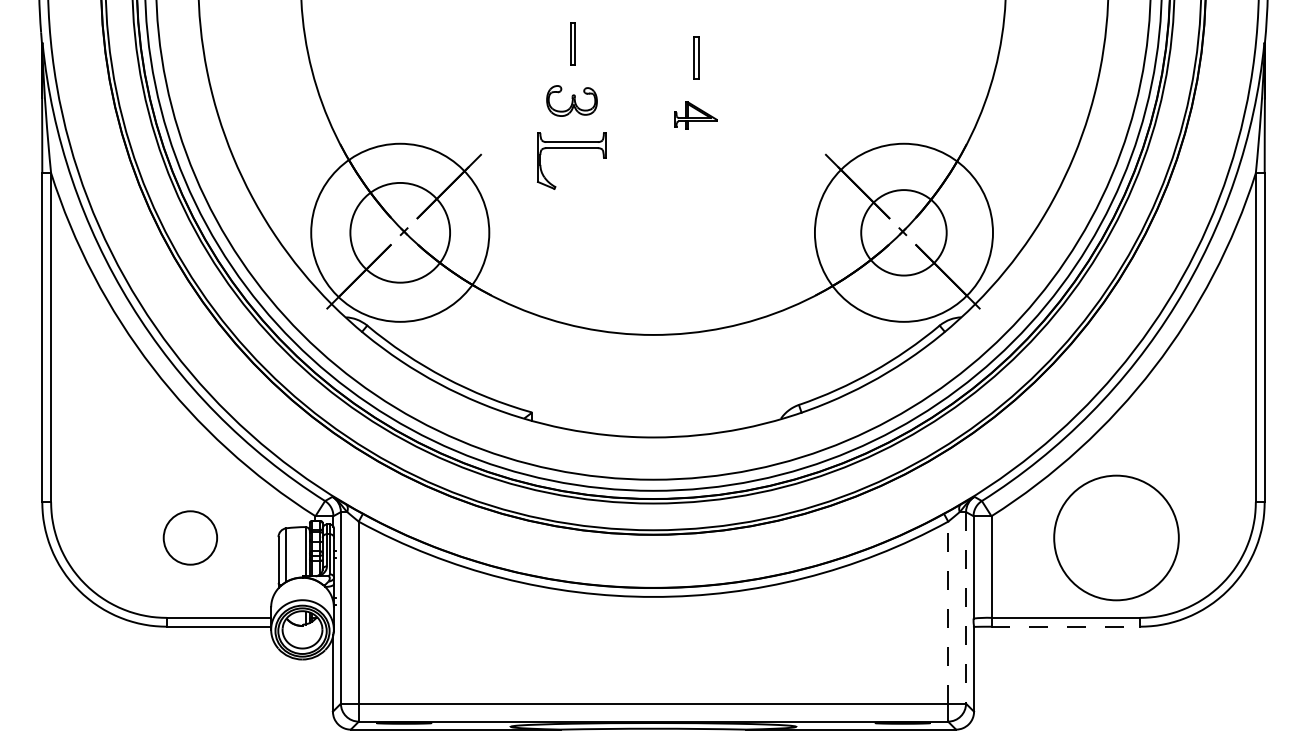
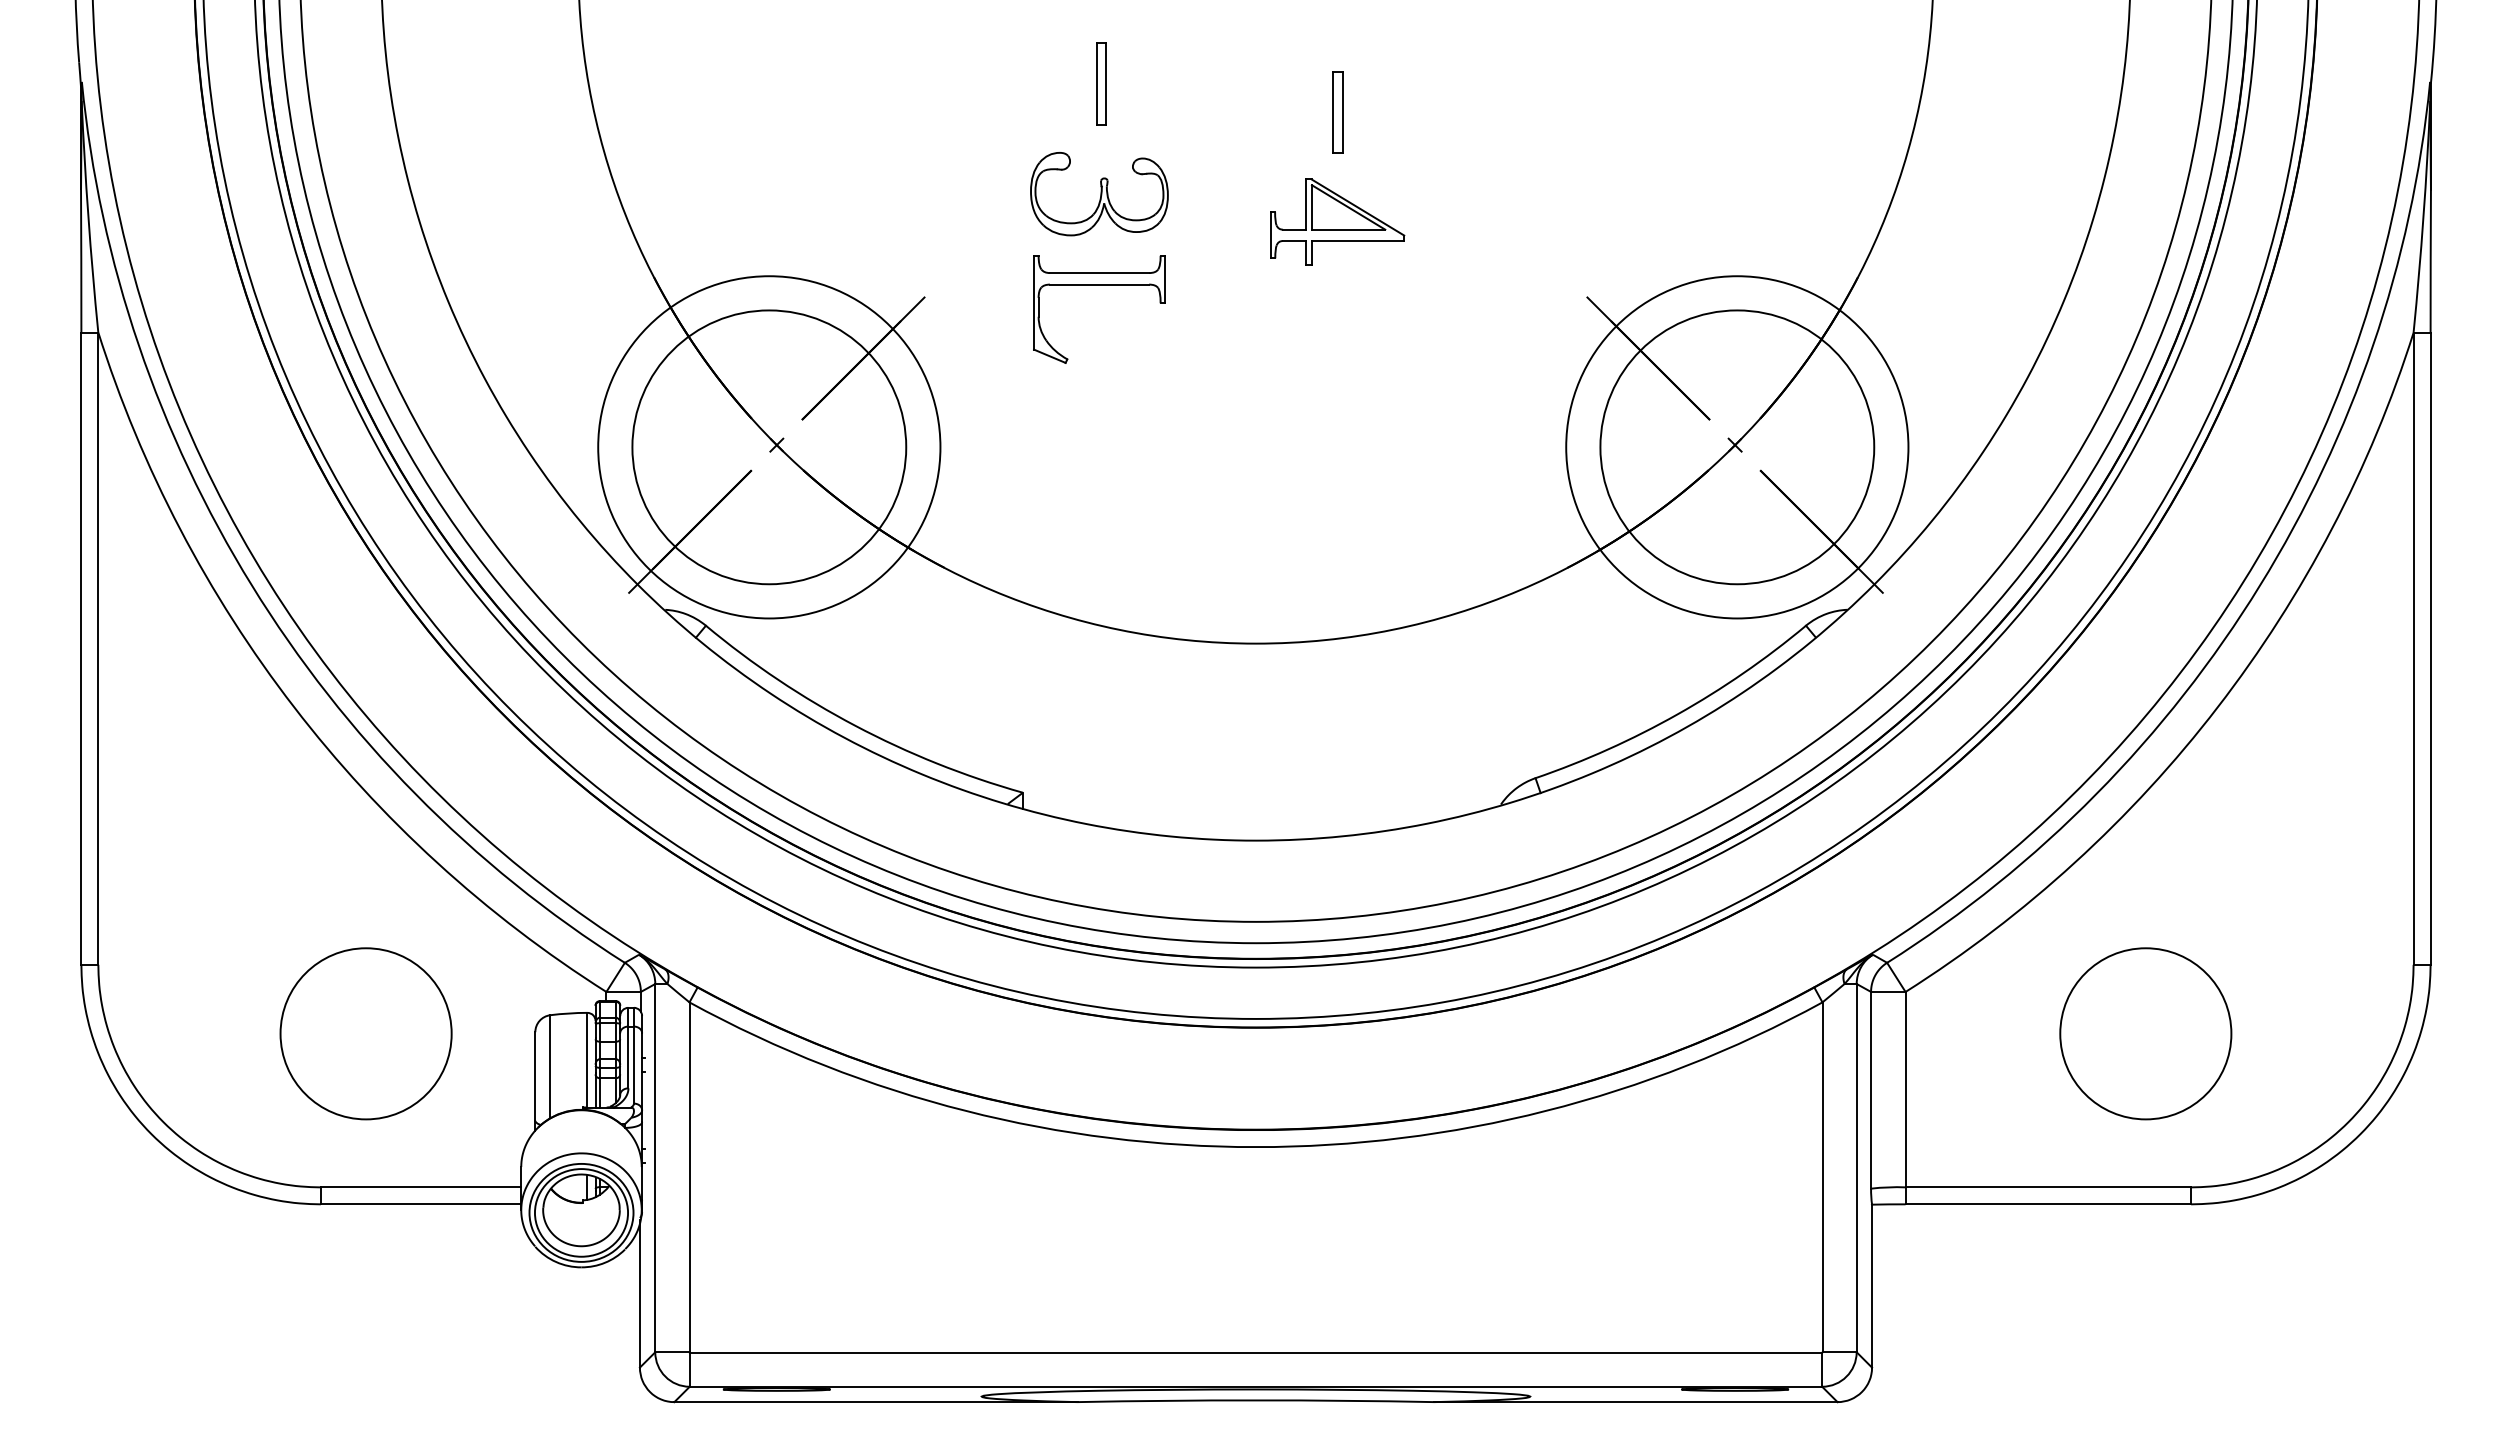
part: (571, 100) -> (1098, 193), size x1.43
part: (695, 115) -> (1336, 221), size x1.67
circle: (400, 232) -> (769, 446), size x1.43
circle: (903, 232) -> (1736, 446), size x1.67
circle: (189, 537) -> (364, 1032), size x1.67
circle: (1116, 537) -> (2145, 1032), size x0.71
line: (966, 607) -> (1857, 1167), dashed -> solid
line: (948, 612) -> (1822, 1177), dashed -> solid
line: (1066, 626) -> (2049, 1203), dashed -> solid

